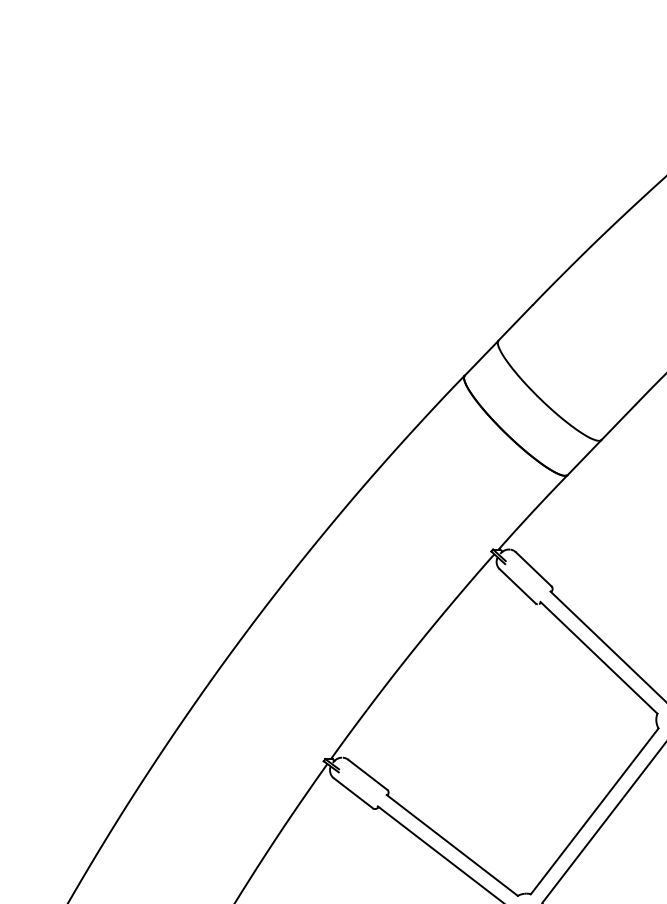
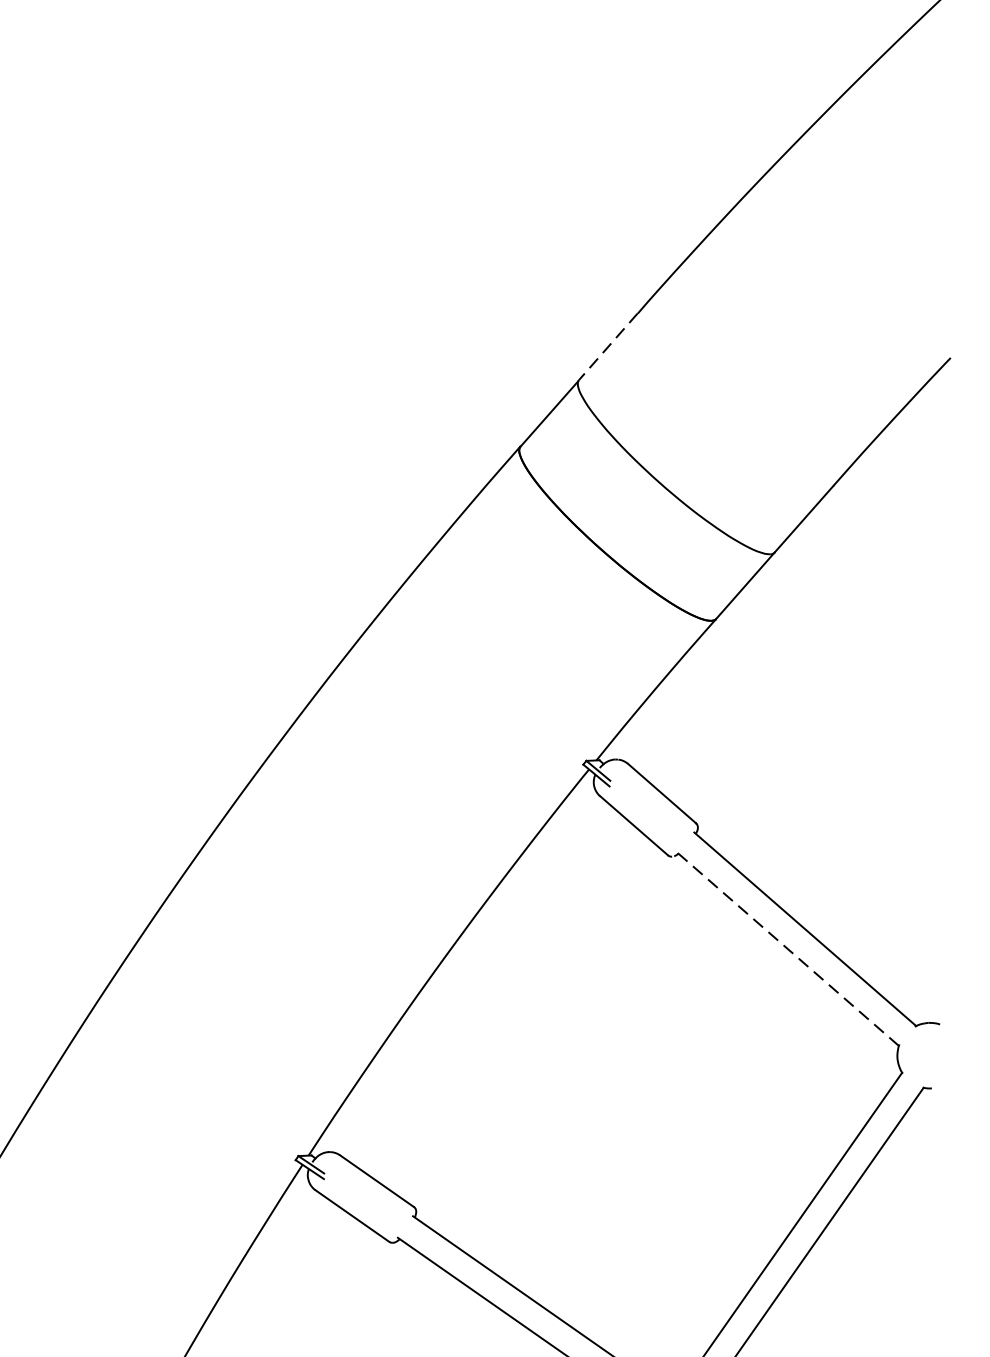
line: (515, 323) -> (608, 347), solid -> dashed
line: (598, 657) -> (787, 948), solid -> dashed

